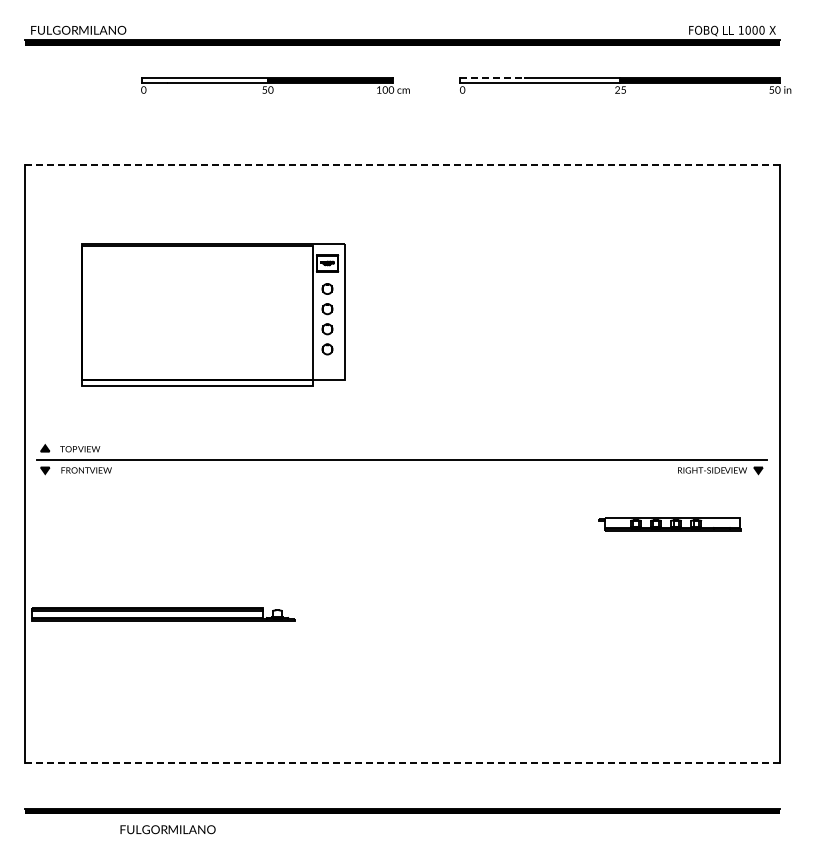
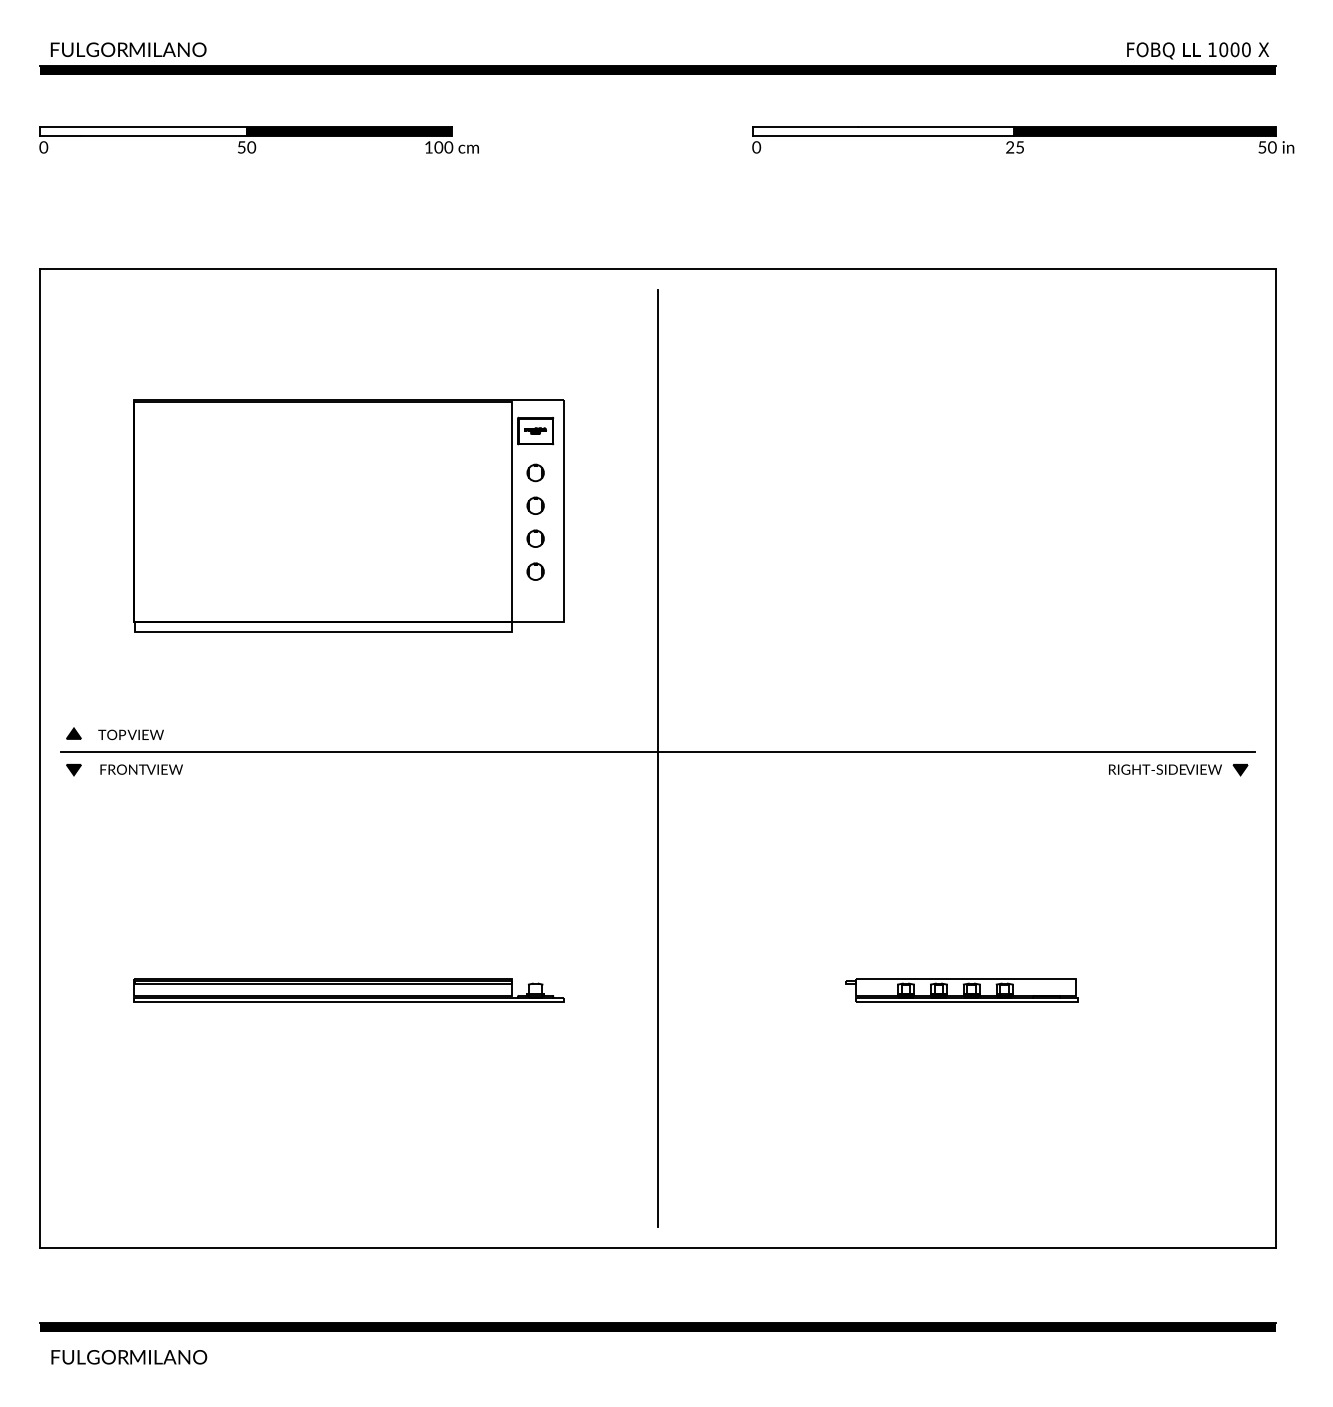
line: (492, 77) -> (805, 126), dashed -> solid
part: (275, 85) -> (259, 140), moved
line: (402, 164) -> (658, 269), dashed -> solid
line: (402, 463) -> (658, 758), added
part: (669, 524) -> (960, 990), moved
part: (163, 614) -> (349, 990), moved
line: (402, 762) -> (658, 1247), dashed -> solid
text: (167, 829) -> (128, 1356), moved

